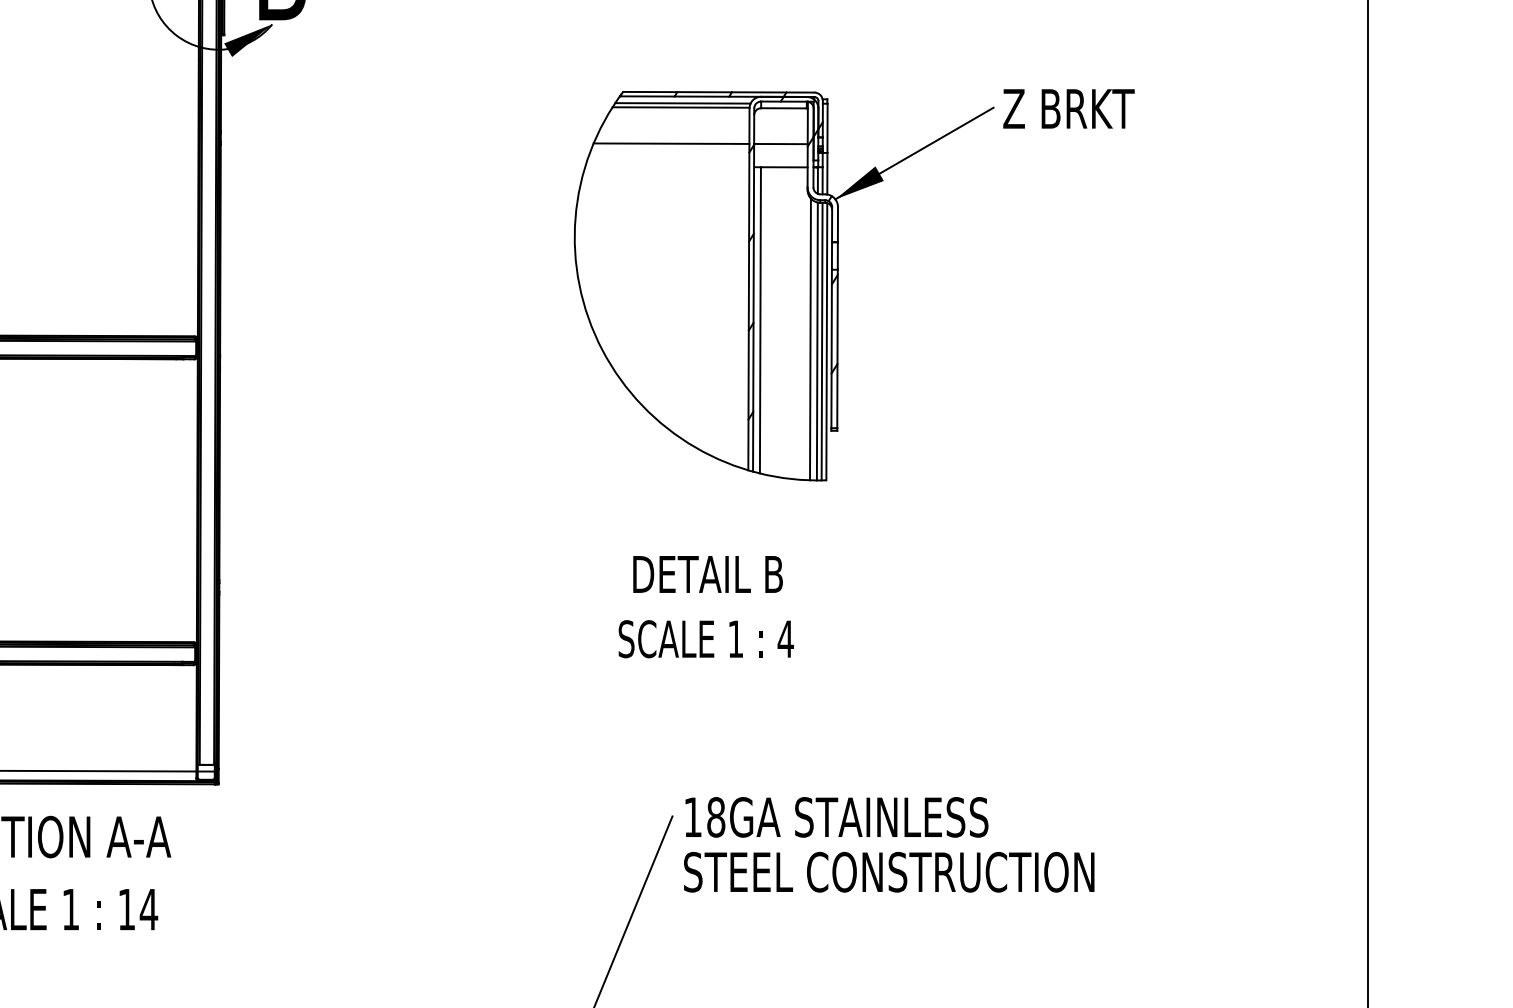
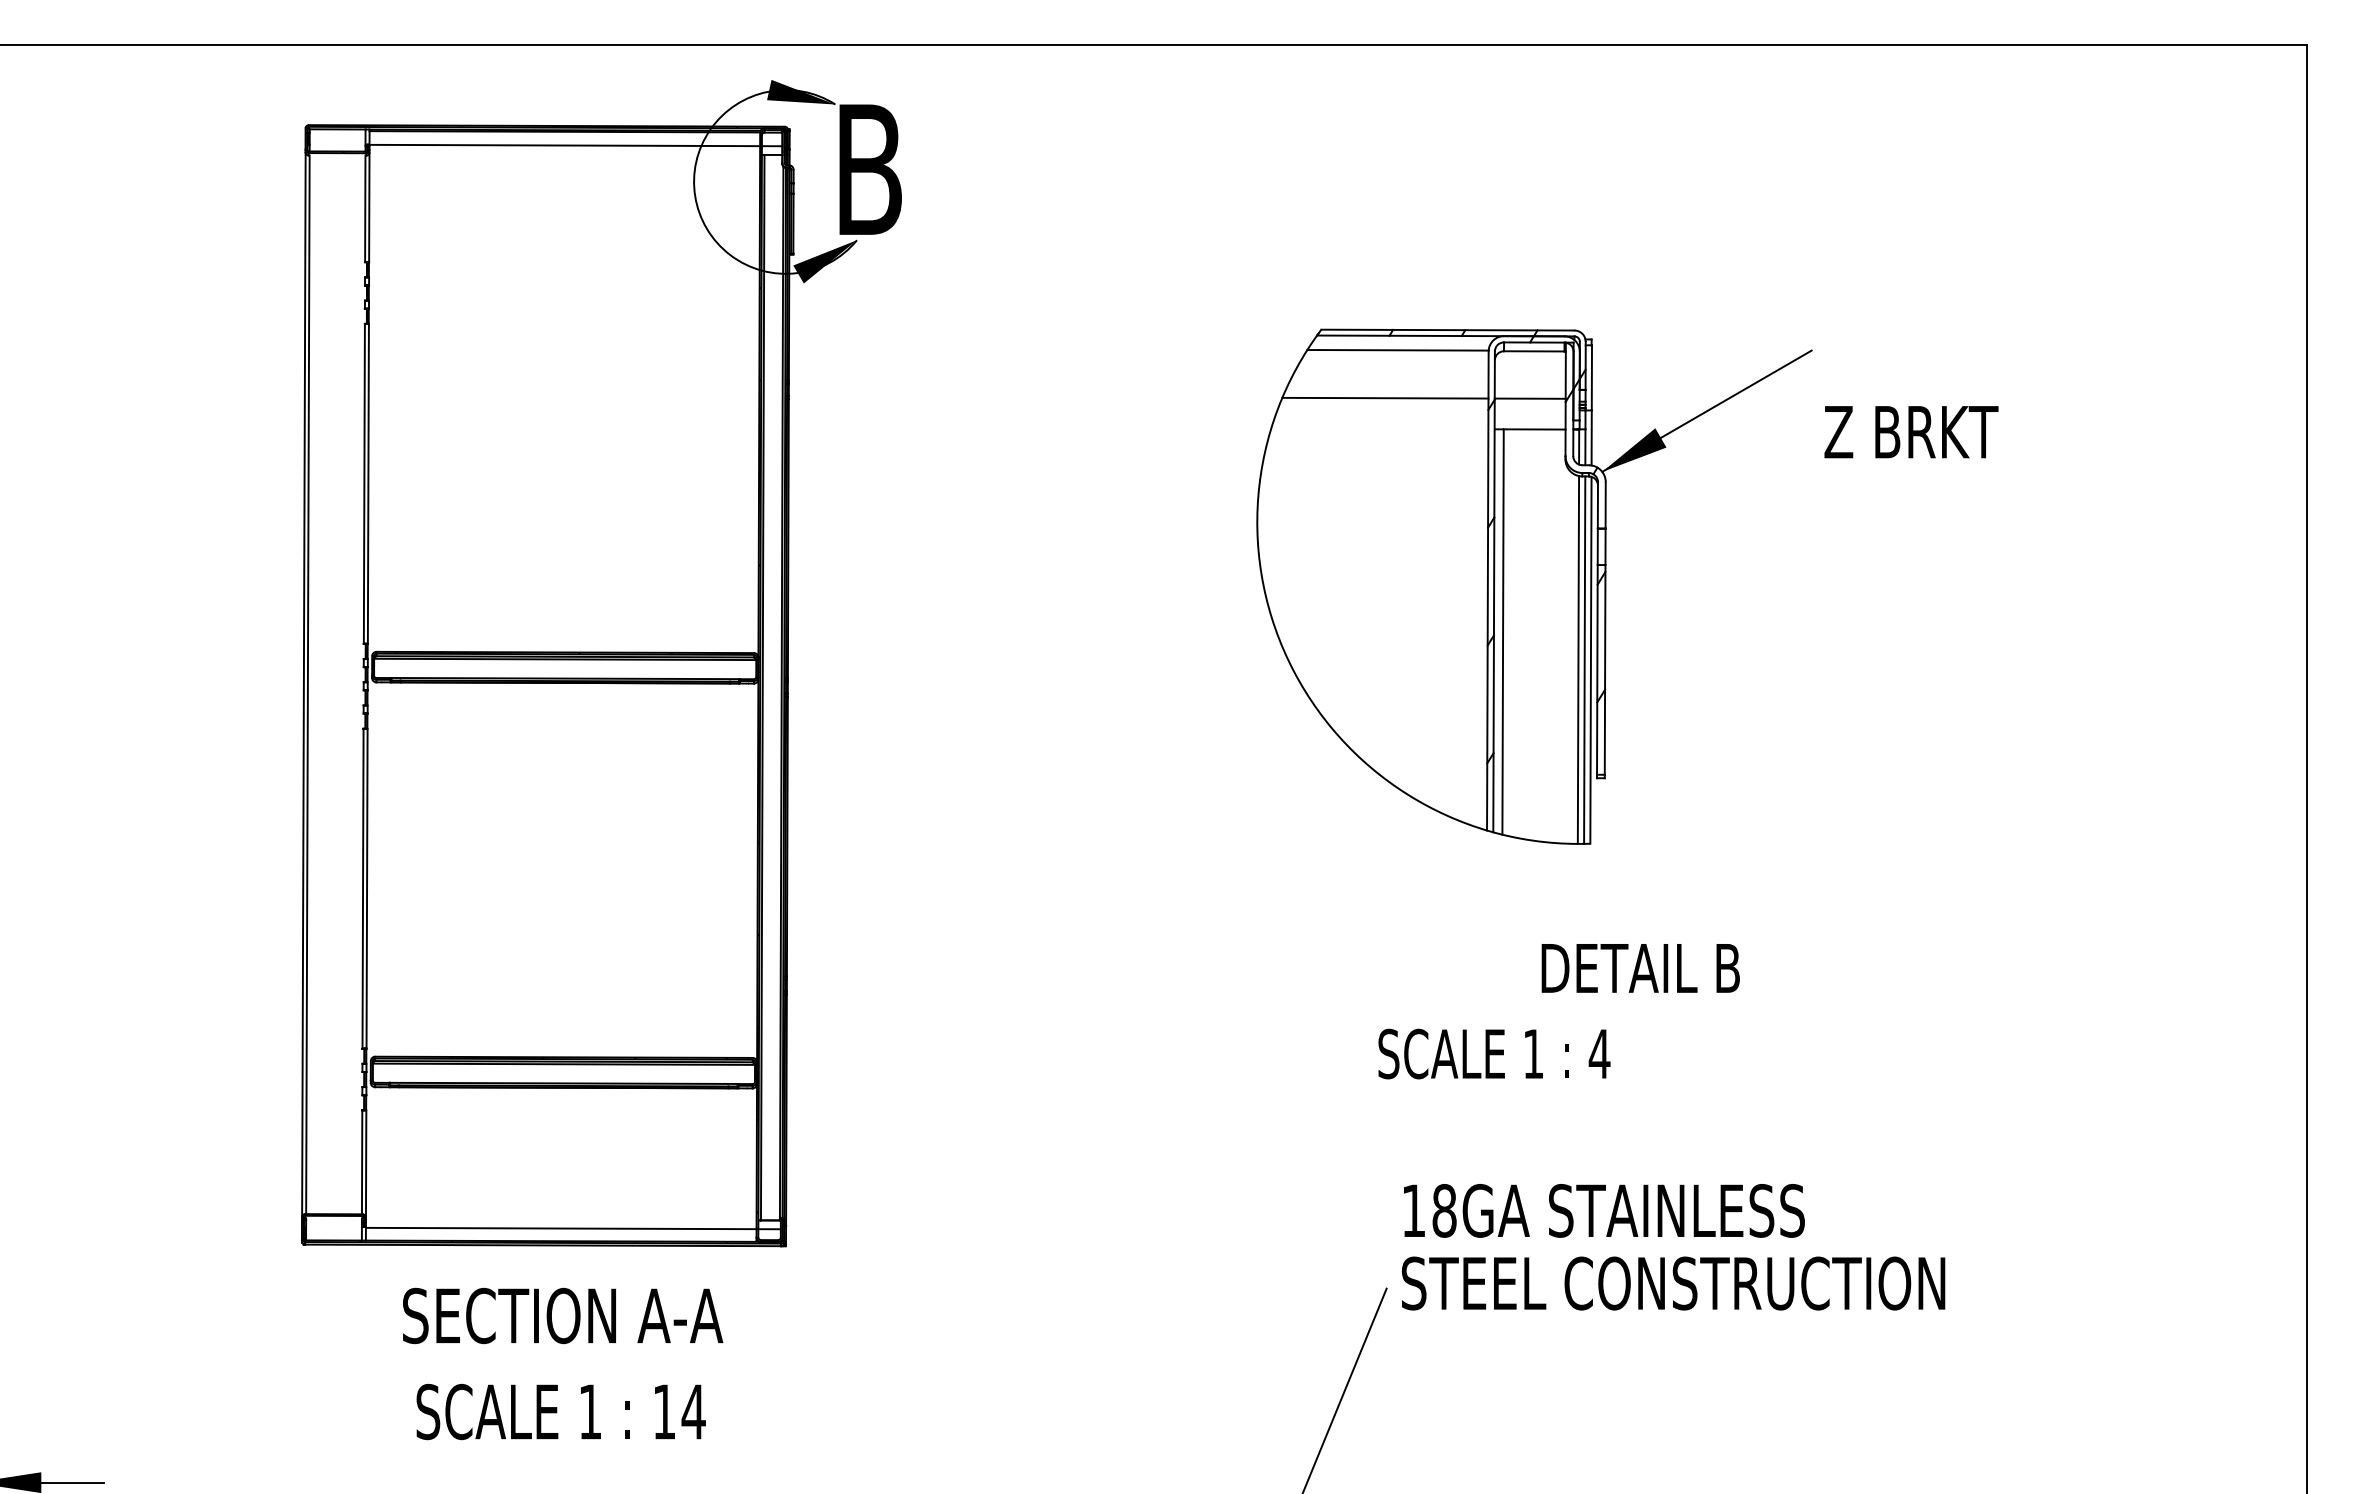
line: (682, 103) -> (1400, 344), removed
text: (1068, 109) -> (1911, 432), moved
line: (809, 338) -> (1568, 656), removed
text: (707, 574) -> (1640, 968), moved
text: (706, 638) -> (1494, 1053), moved
text: (889, 845) -> (1673, 1247), moved

